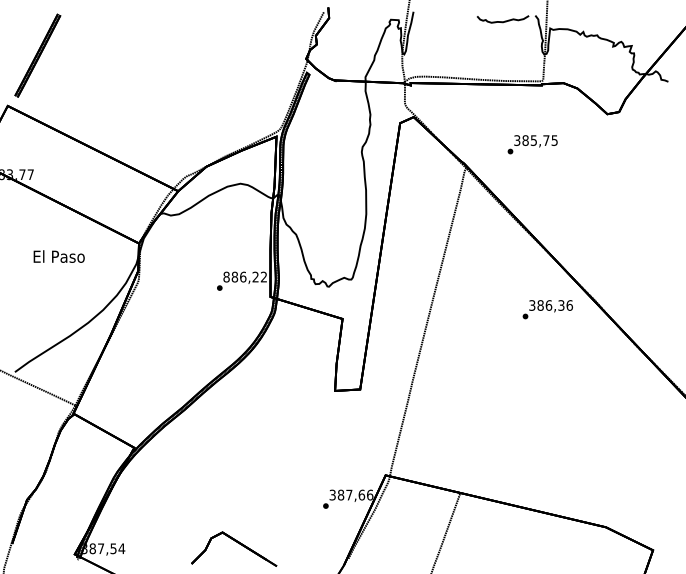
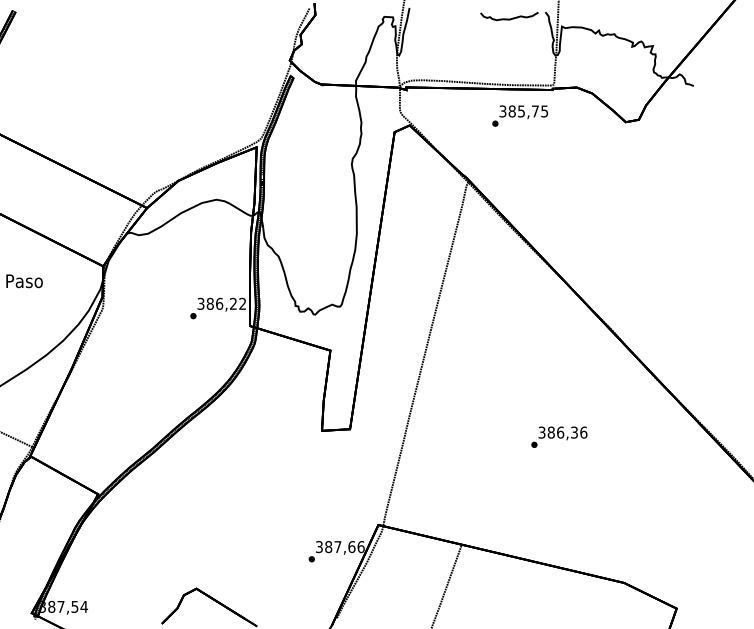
text: (532, 144) -> (519, 115), moved
text: (226, 276) -> (200, 303), 886,22 -> 386,22
text: (547, 309) -> (558, 437), moved

